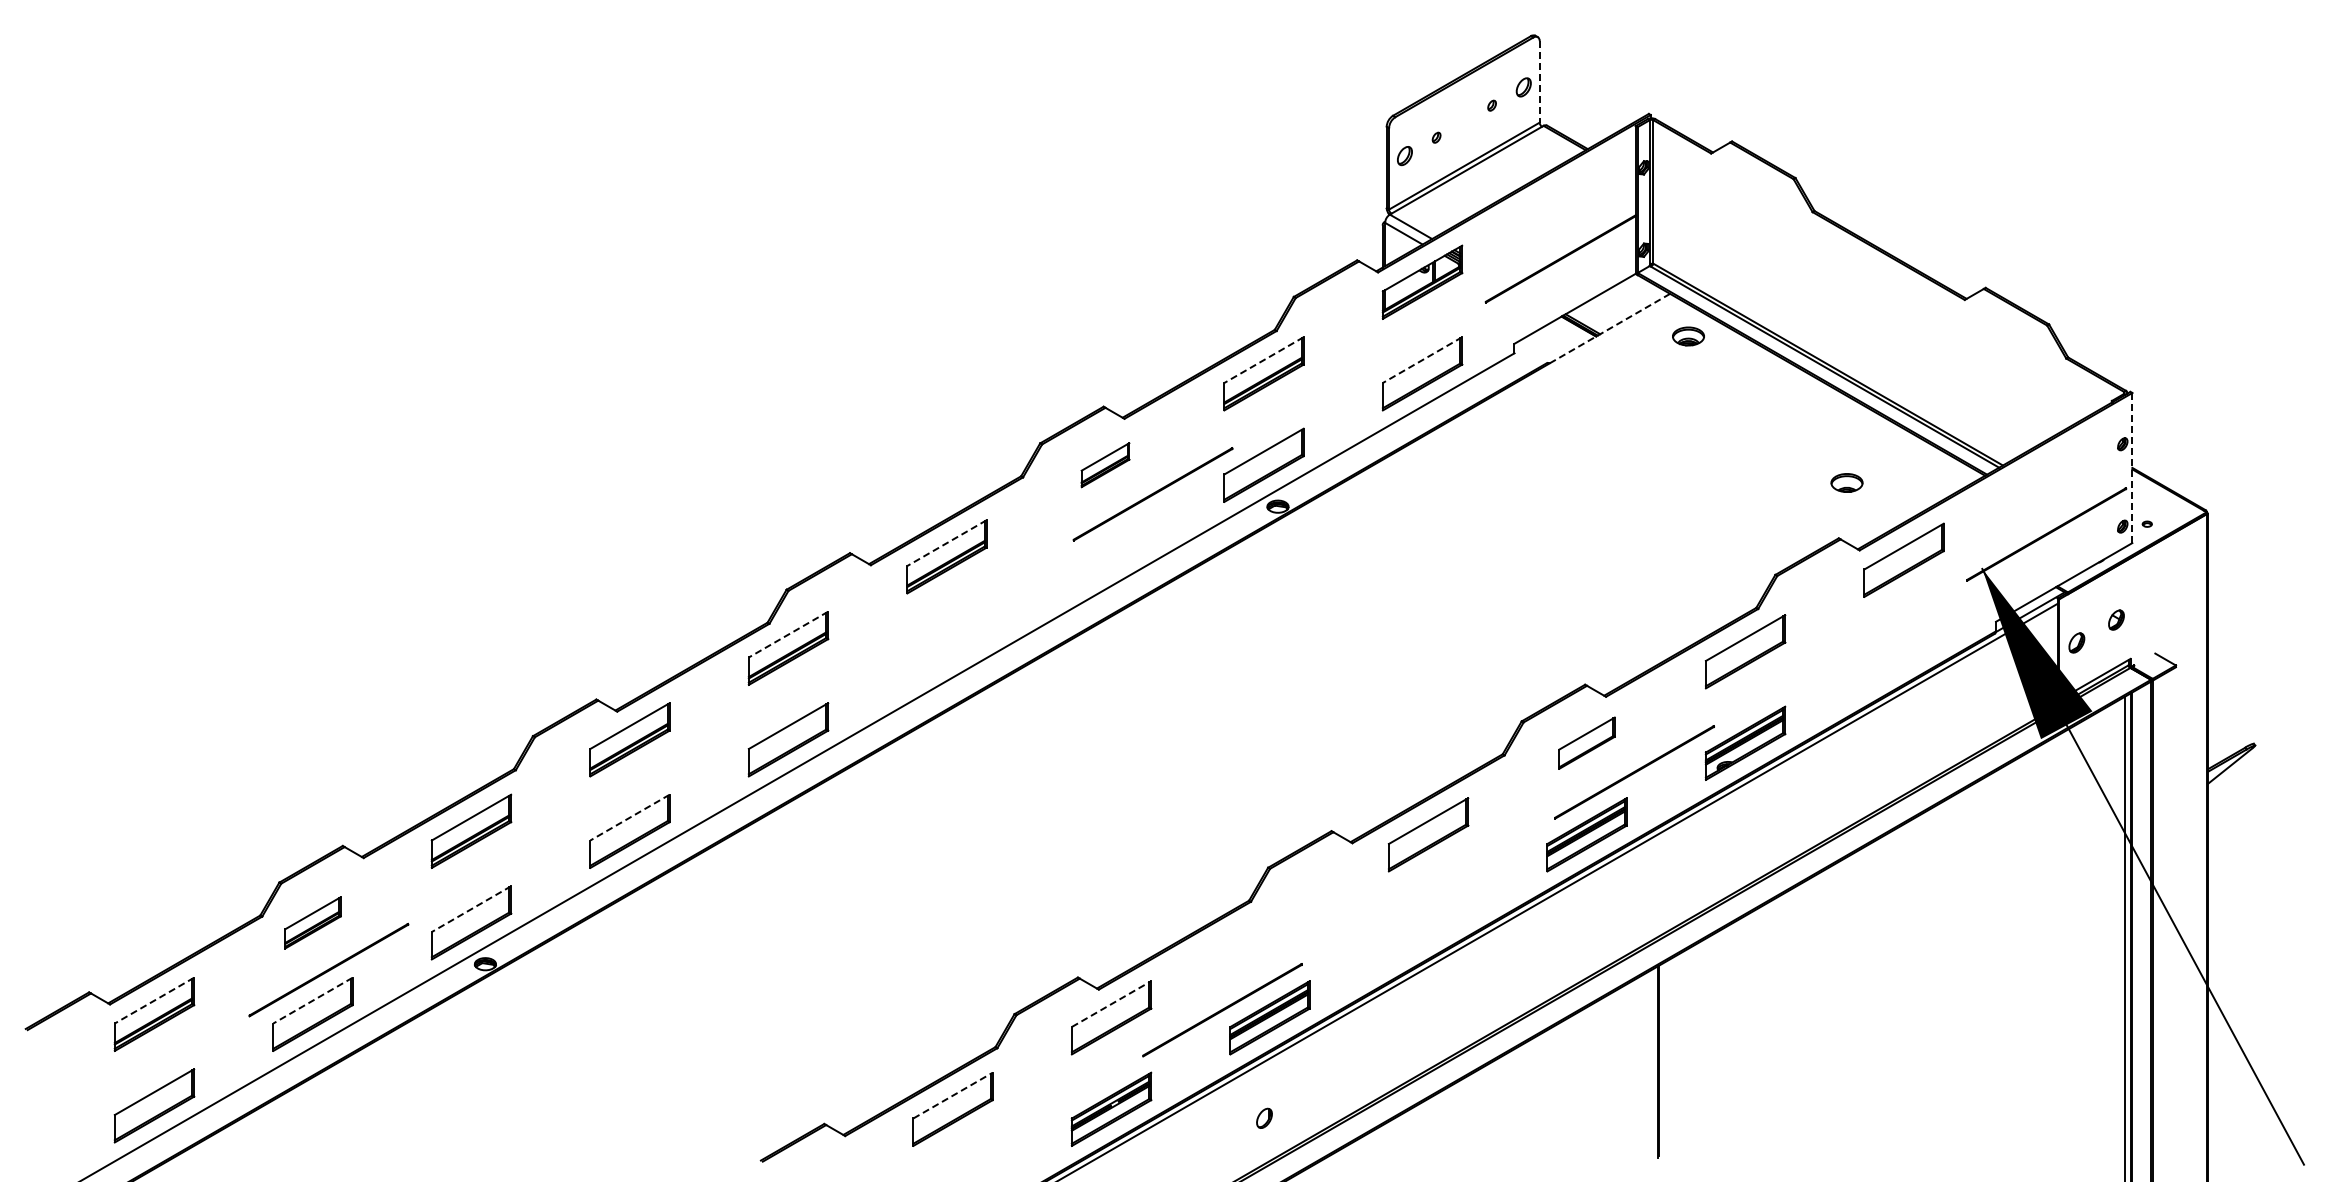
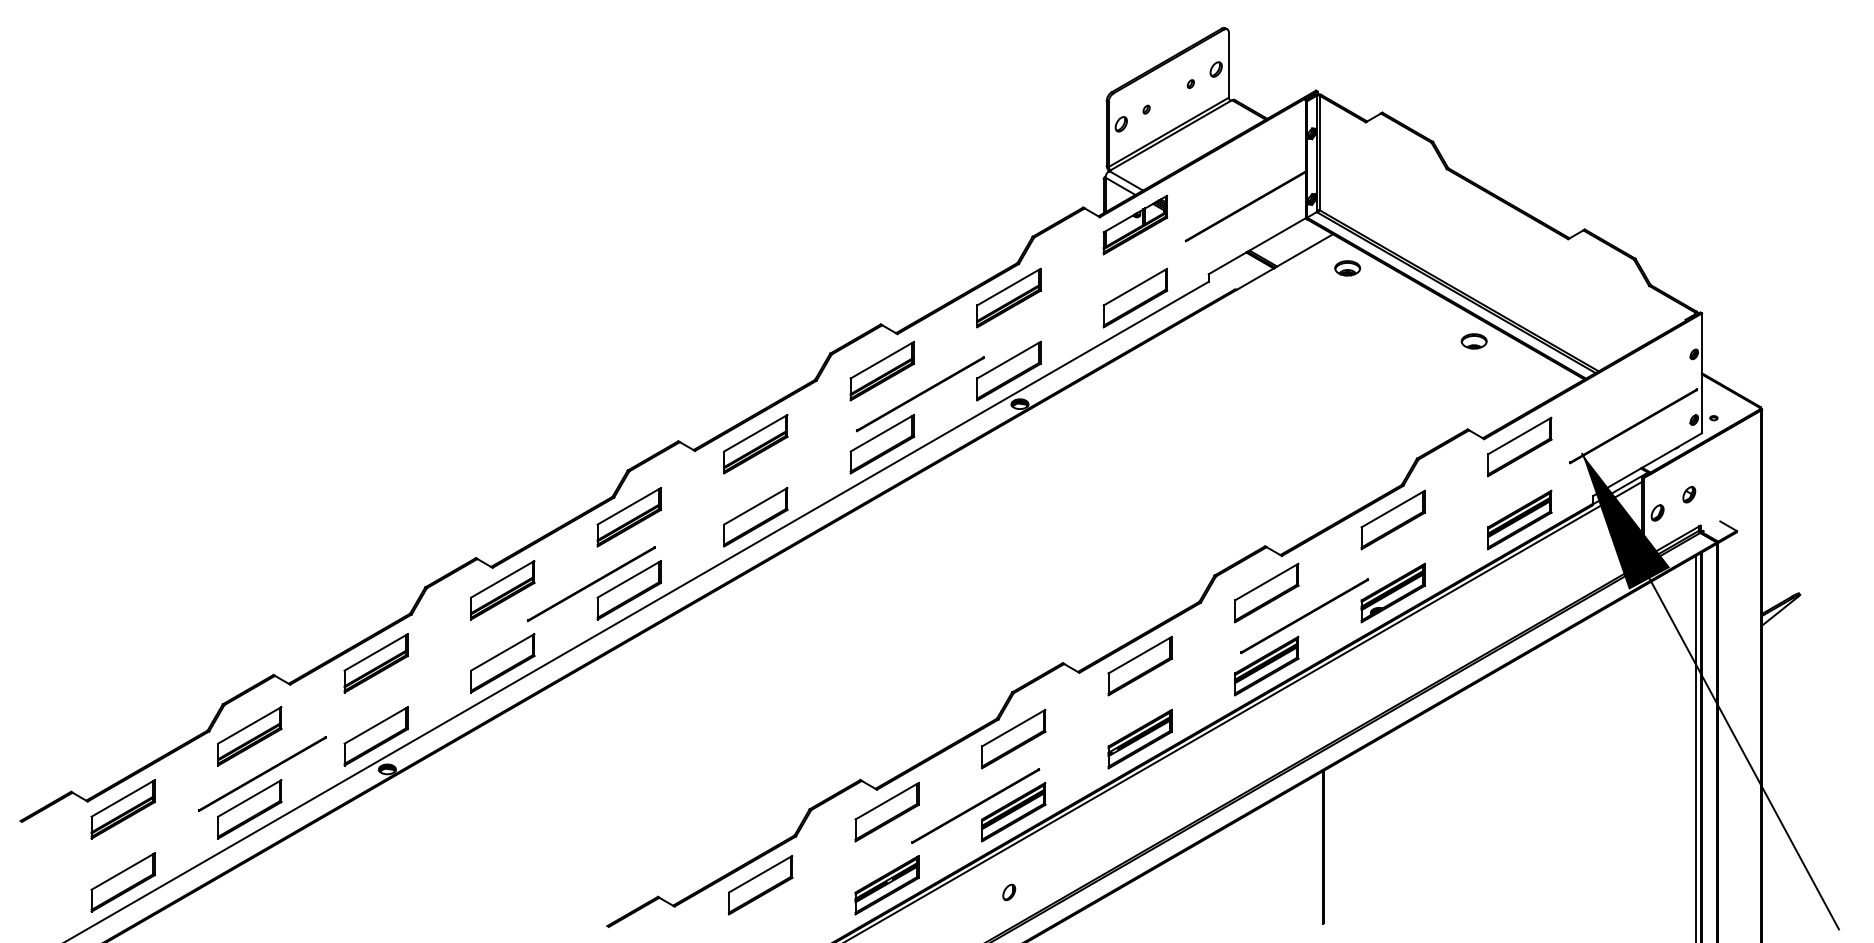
line: (1539, 81) -> (1228, 64), dashed -> solid
line: (1609, 328) -> (1284, 261), dashed -> solid
line: (1264, 360) -> (1009, 287), dashed -> solid
line: (1422, 360) -> (1135, 287), dashed -> solid
part: (1105, 464) -> (882, 370), size x1.67
line: (2132, 467) -> (1702, 372), dashed -> solid
part: (1846, 482) -> (1473, 340), moved
line: (947, 543) -> (756, 433), dashed -> solid
part: (1105, 556) -> (882, 443), added
line: (788, 634) -> (629, 506), dashed -> solid
part: (946, 647) -> (755, 516), added
part: (1903, 651) -> (1519, 519), added
line: (740, 732) -> (590, 584), added
part: (1586, 742) -> (1266, 592), size x1.43
line: (630, 817) -> (503, 652), dashed -> solid
line: (471, 909) -> (376, 725), dashed -> solid
part: (312, 922) -> (249, 736), size x1.43
part: (1269, 925) -> (1013, 738), added
part: (1428, 925) -> (1140, 738), added
line: (154, 1000) -> (123, 798), dashed -> solid
line: (312, 1000) -> (249, 798), dashed -> solid
line: (1111, 1004) -> (887, 801), dashed -> solid
line: (953, 1095) -> (760, 874), dashed -> solid

